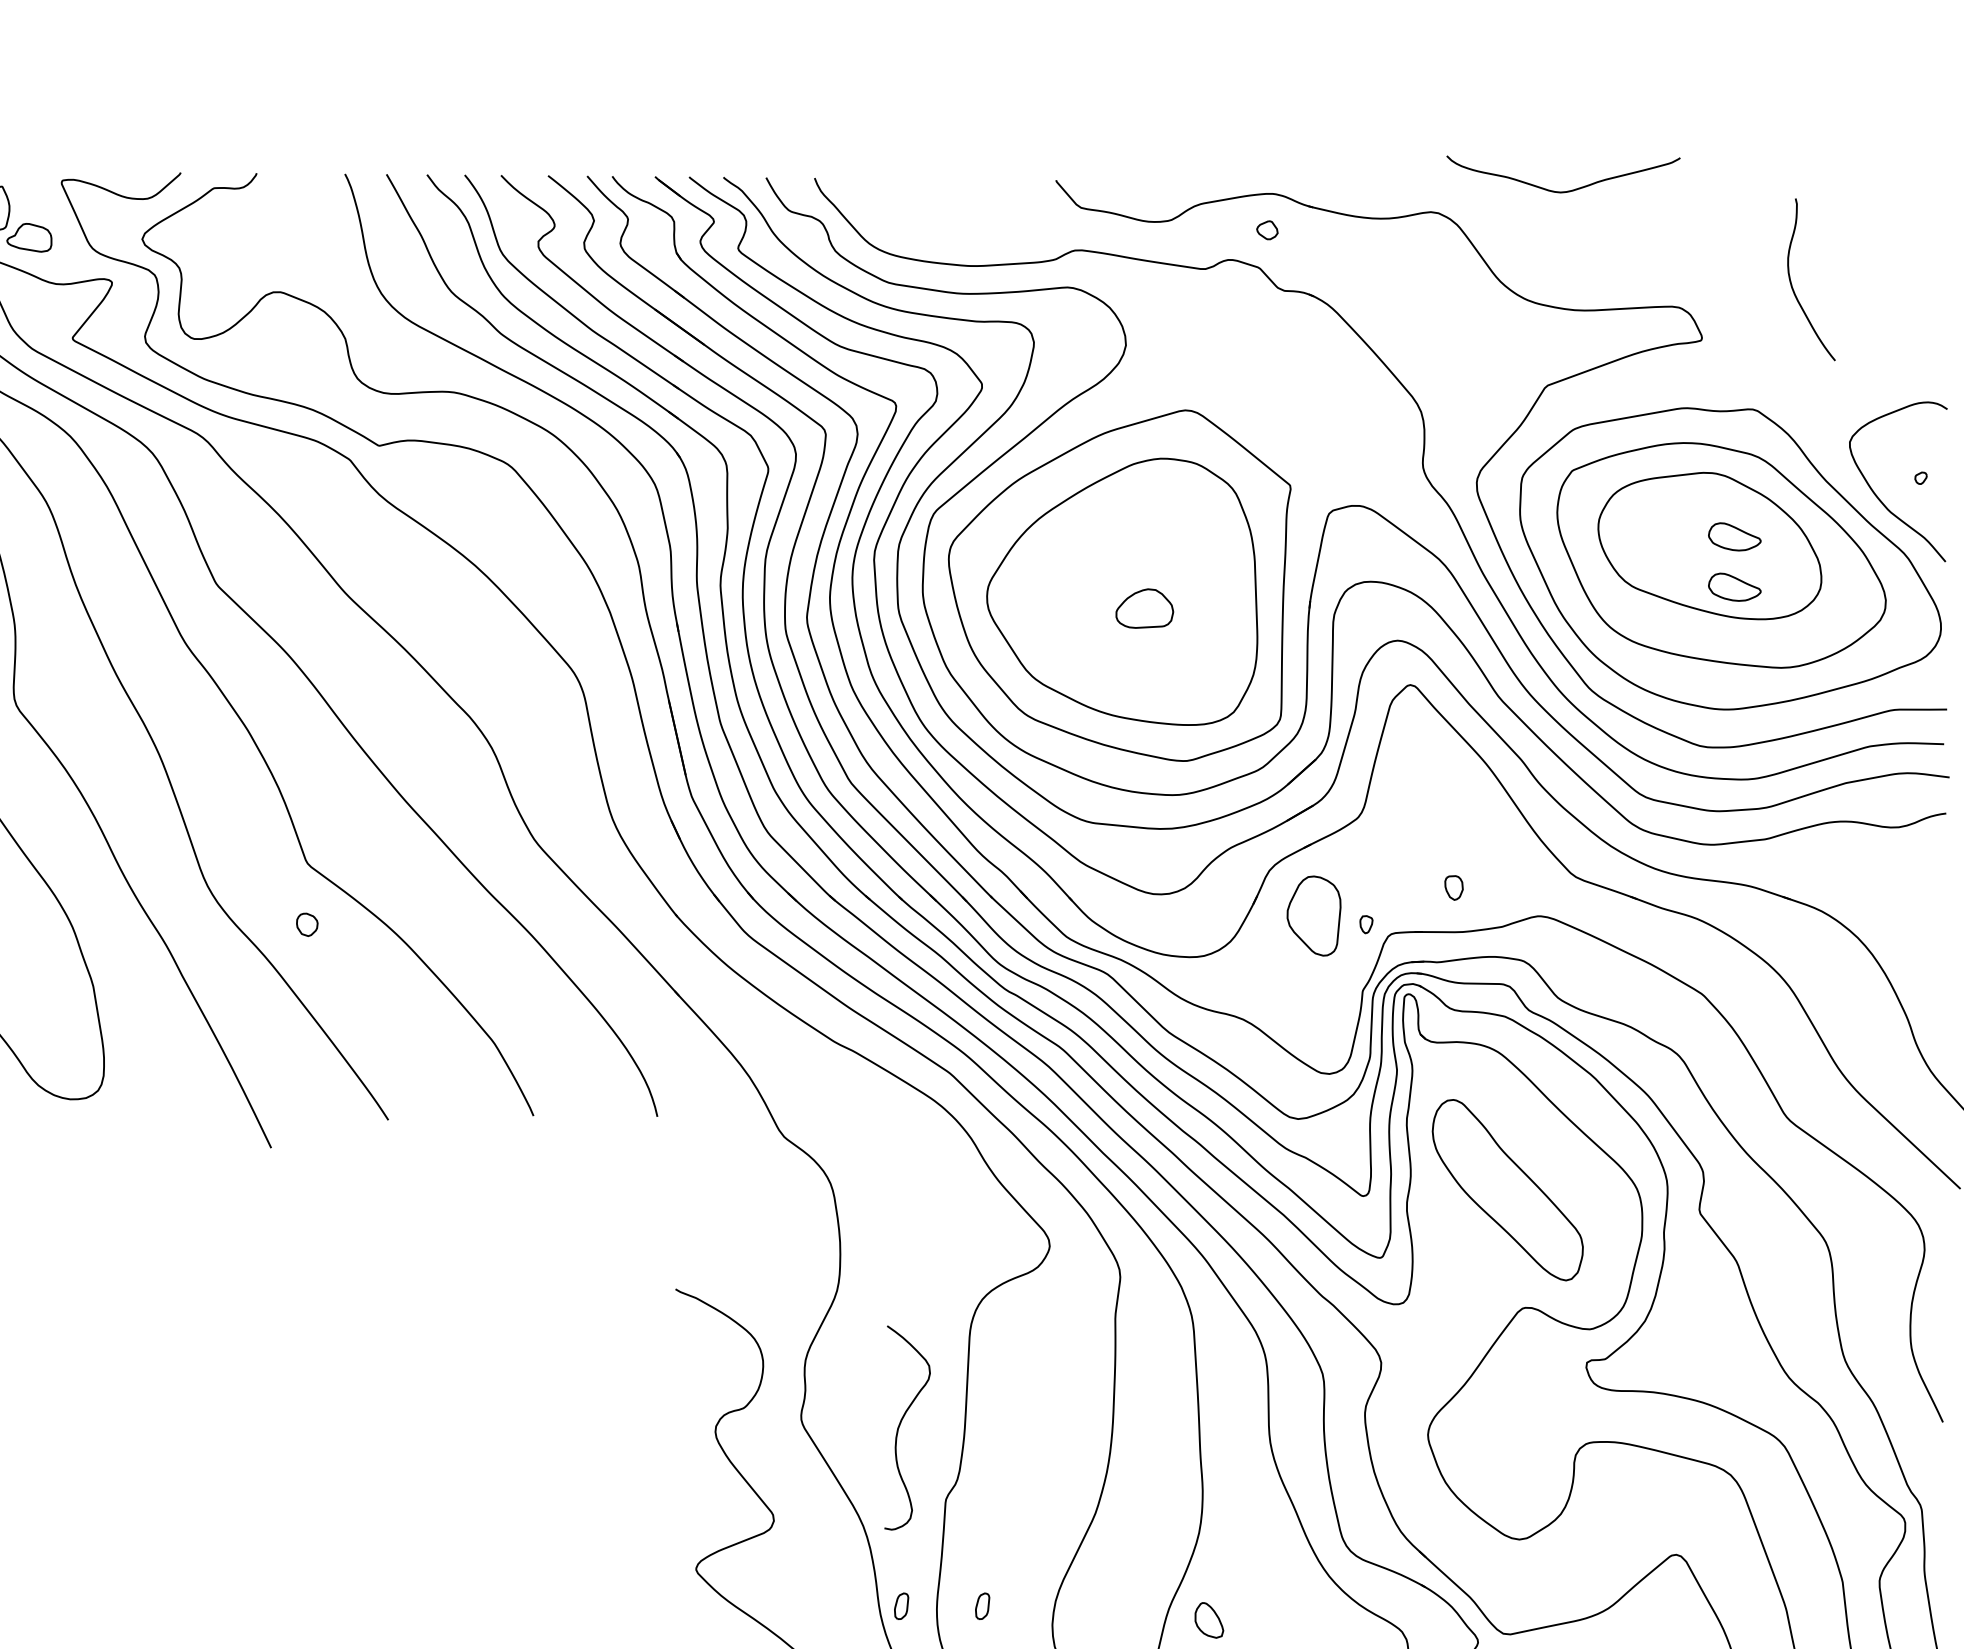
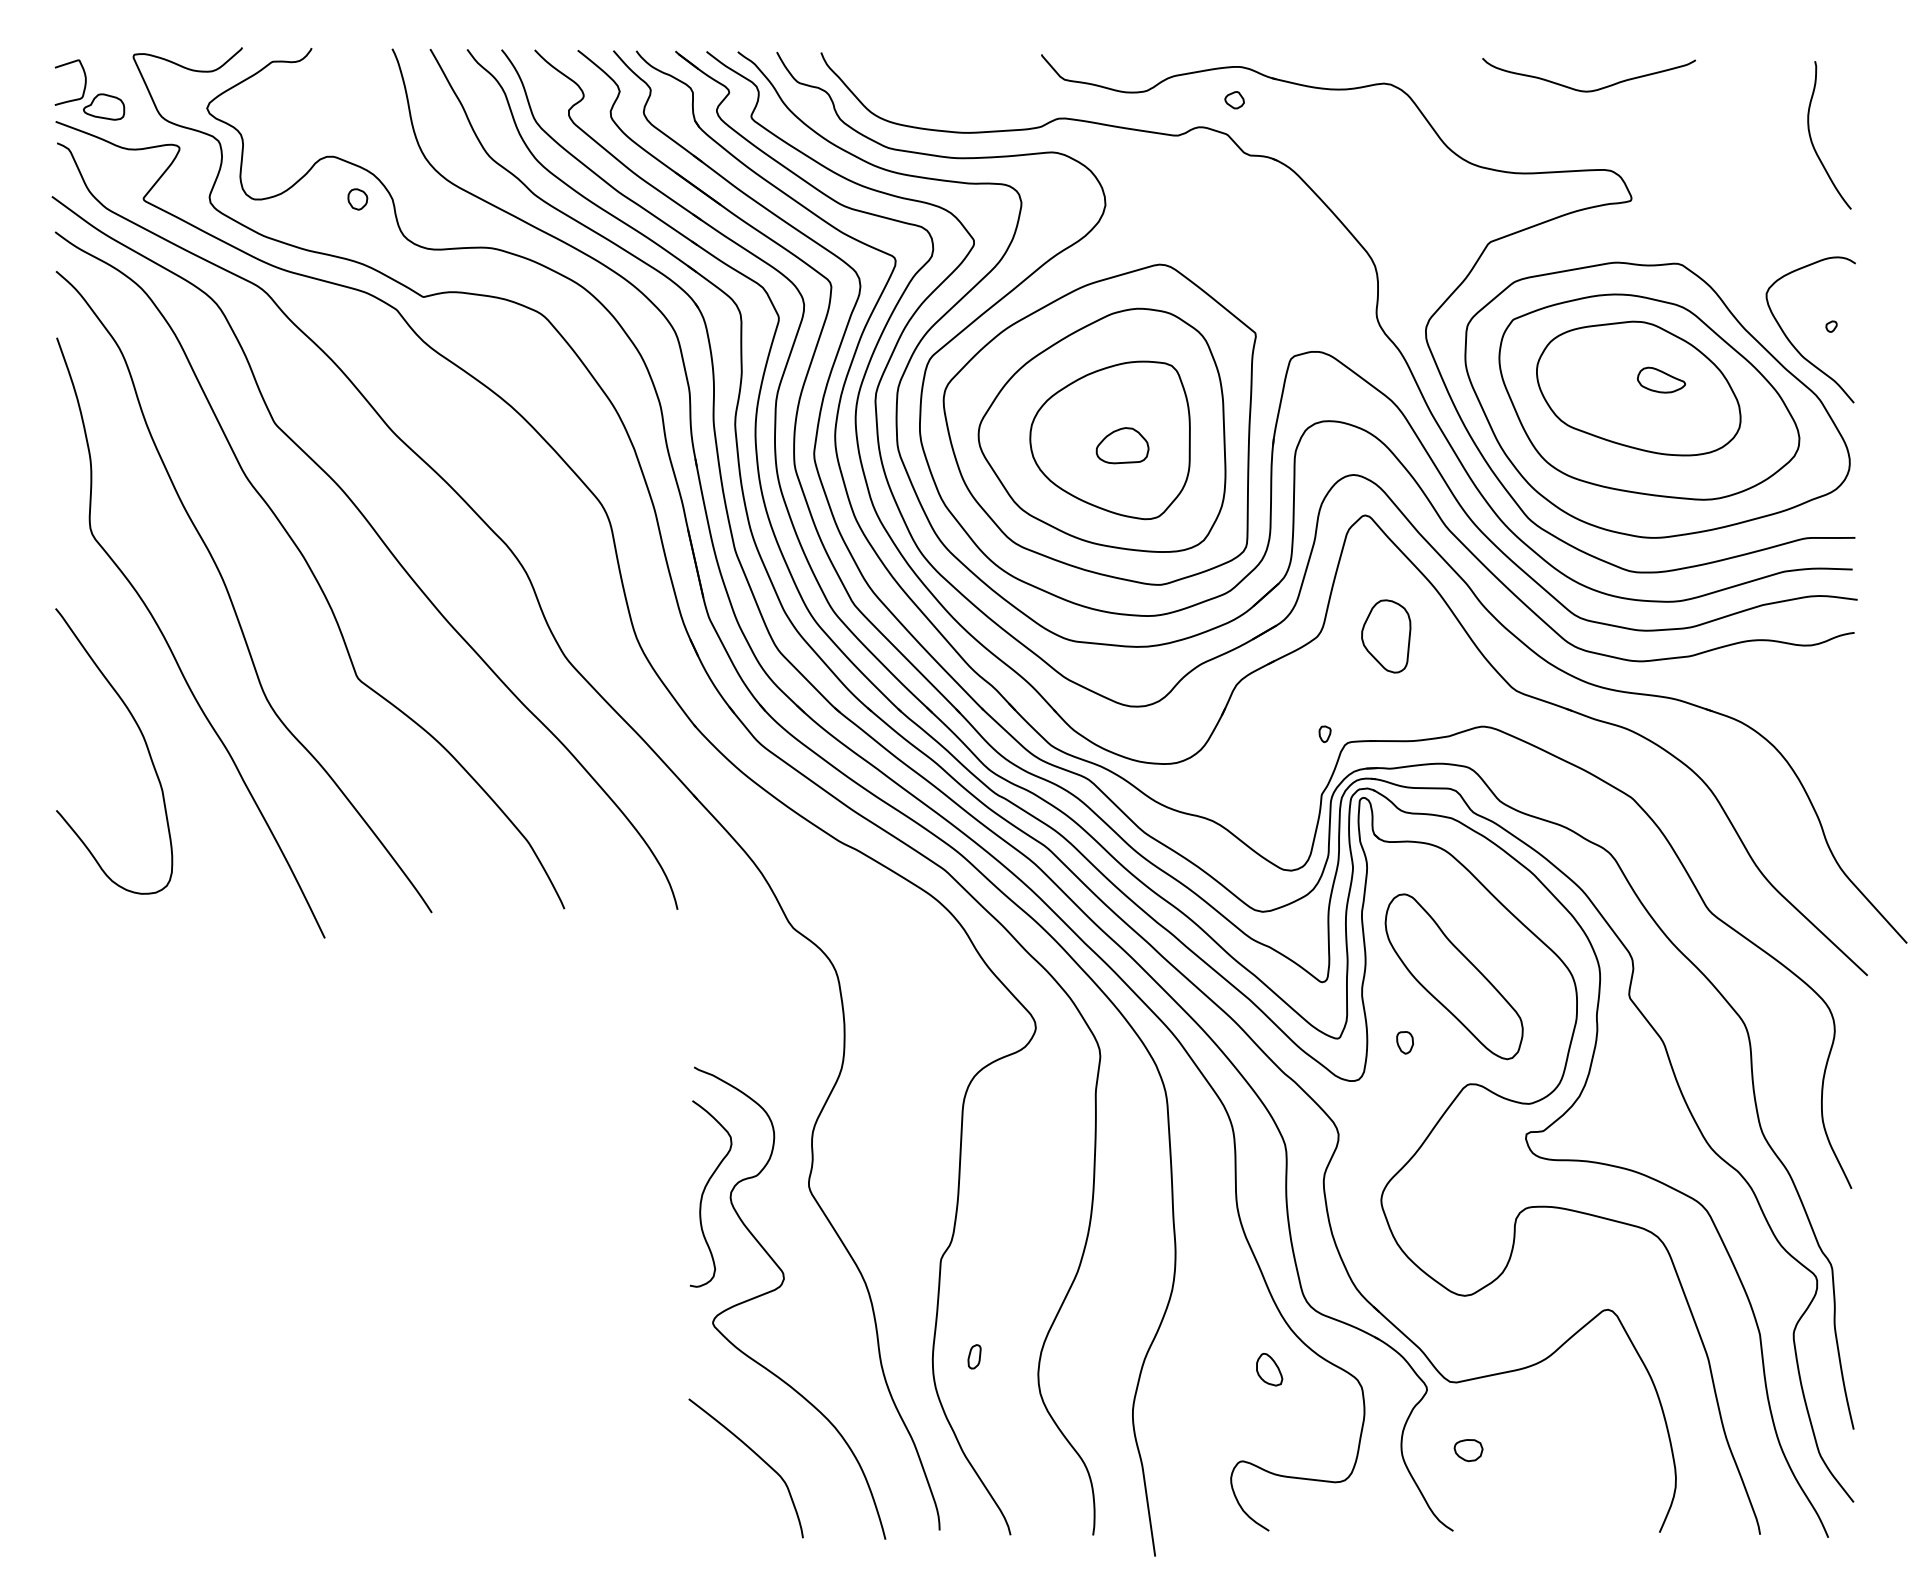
curve: (1562, 191) -> (1588, 90), moved
curve: (1792, 285) -> (1812, 140), moved
part: (1734, 586) -> (1661, 425), removed
part: (1130, 602) -> (1109, 440), added
part: (1453, 887) -> (1404, 1042), moved
part: (1314, 916) -> (1386, 636), moved
part: (306, 924) -> (357, 199), moved
curve: (900, 1426) -> (704, 1192), moved
part: (901, 1605) -> (900, 1356), removed
part: (1209, 1620) -> (1269, 1369), moved

